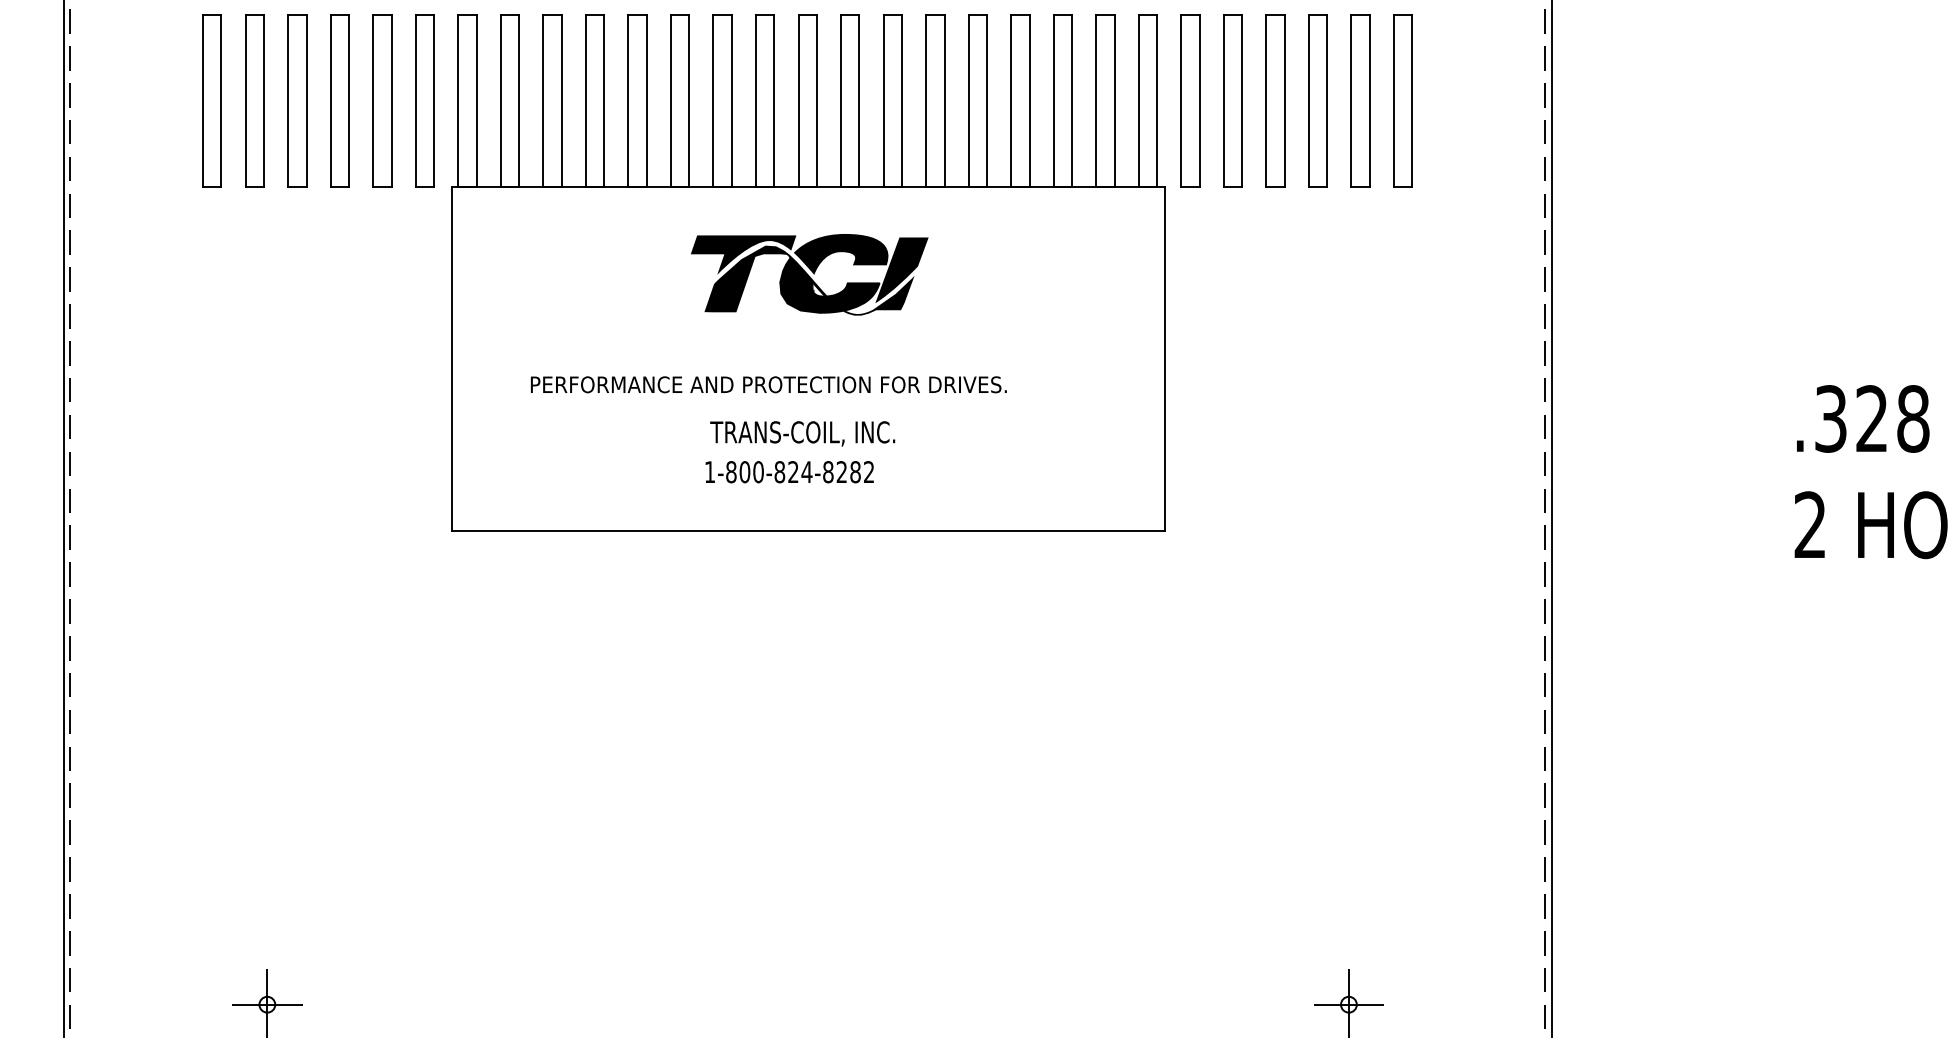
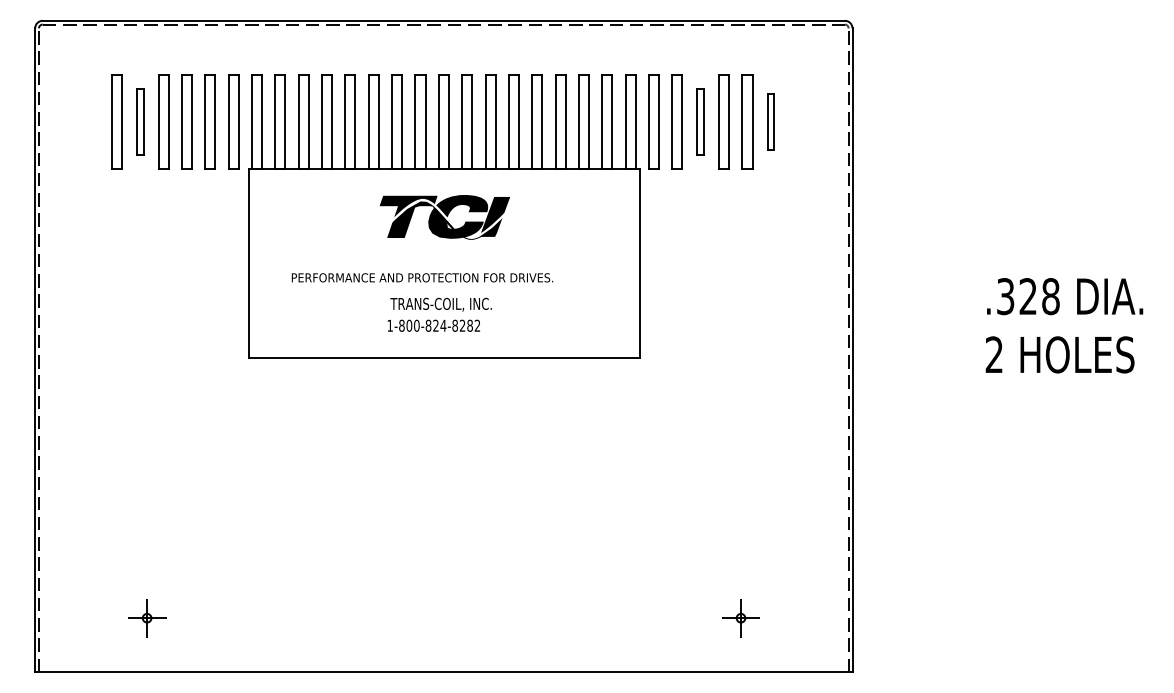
part: (253, 100) -> (139, 121), size x0.7
part: (1275, 100) -> (700, 121), size x0.7
part: (1402, 100) -> (770, 121), size x0.6

